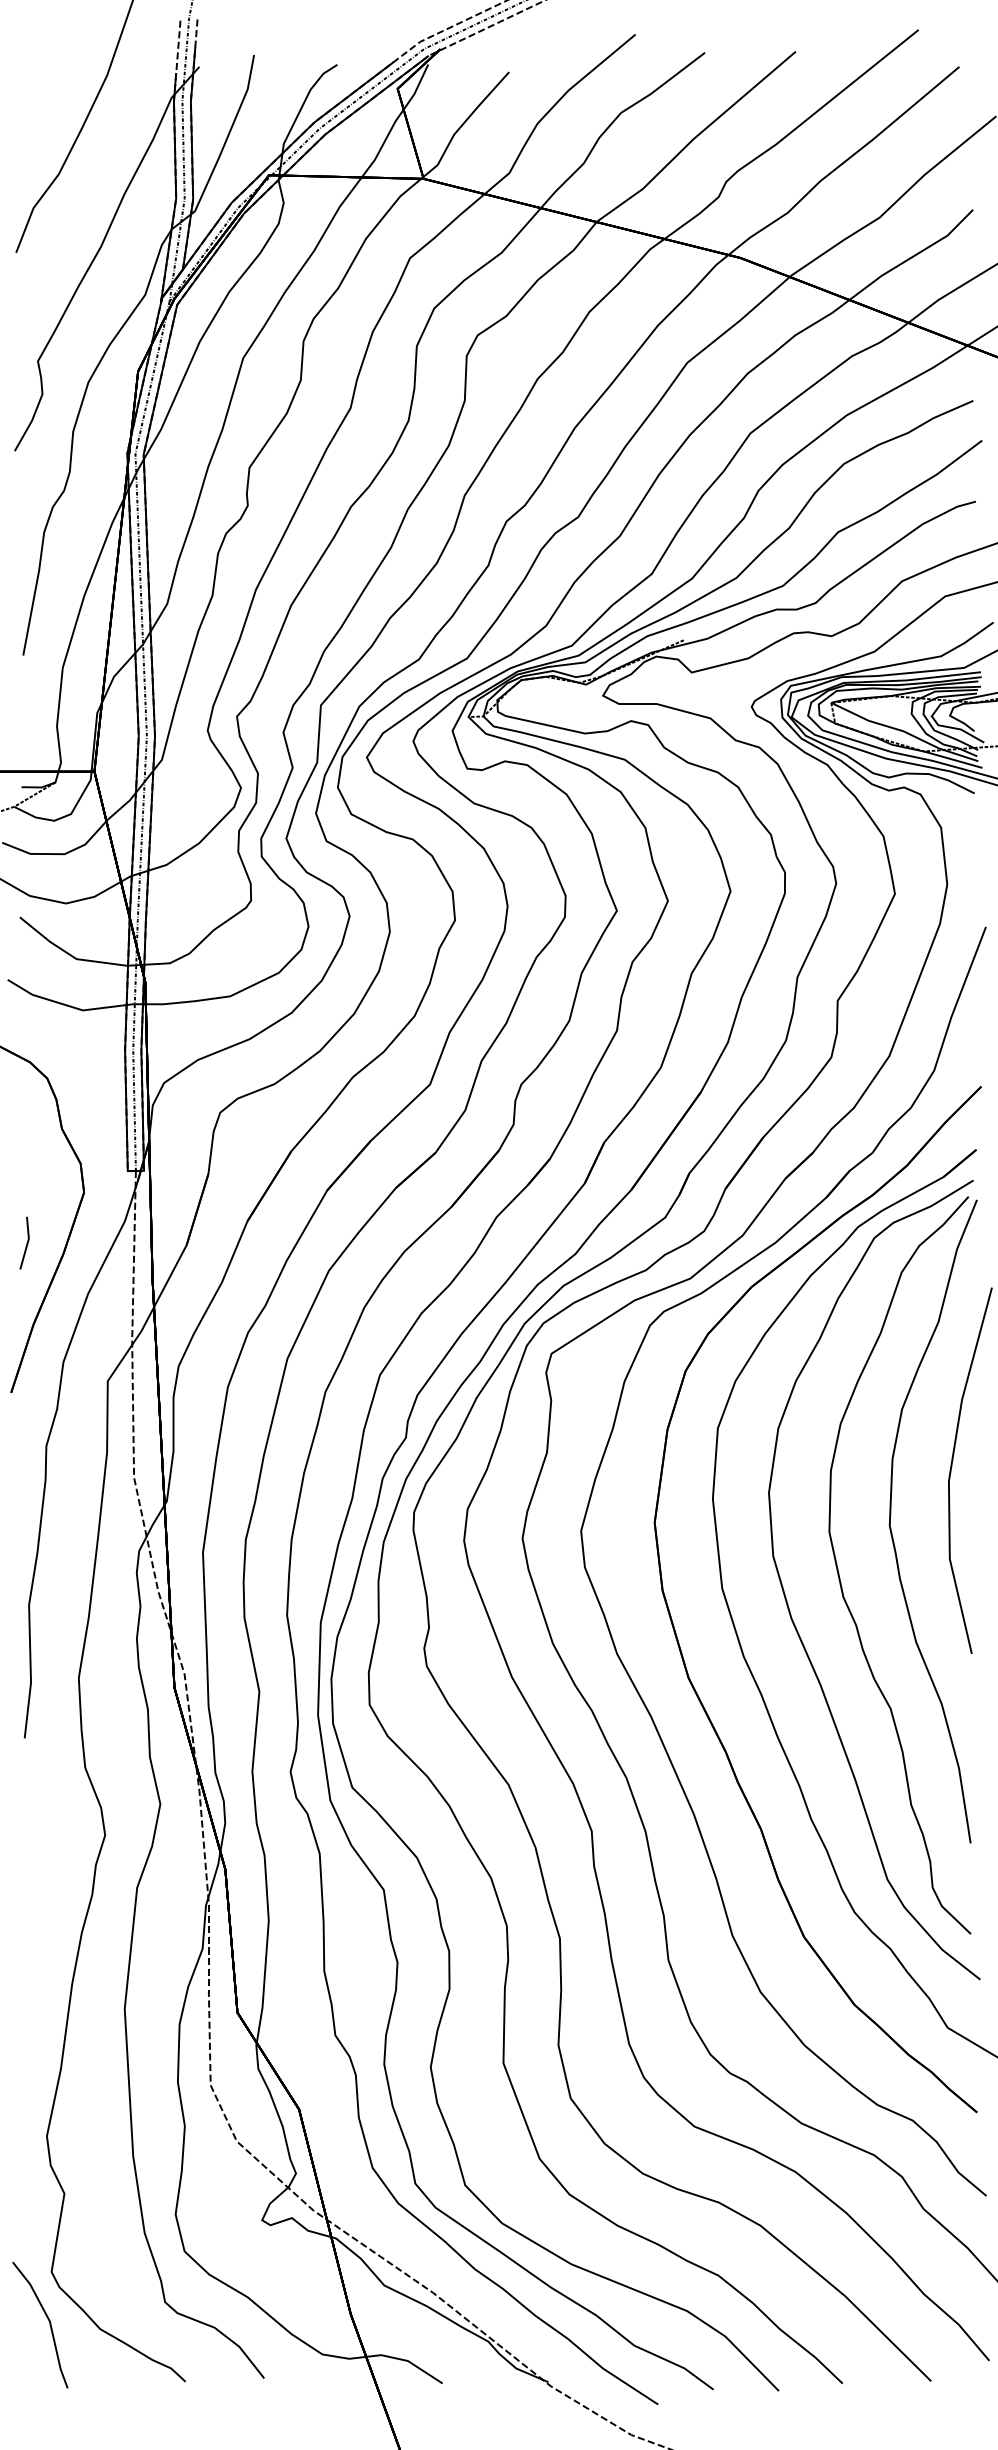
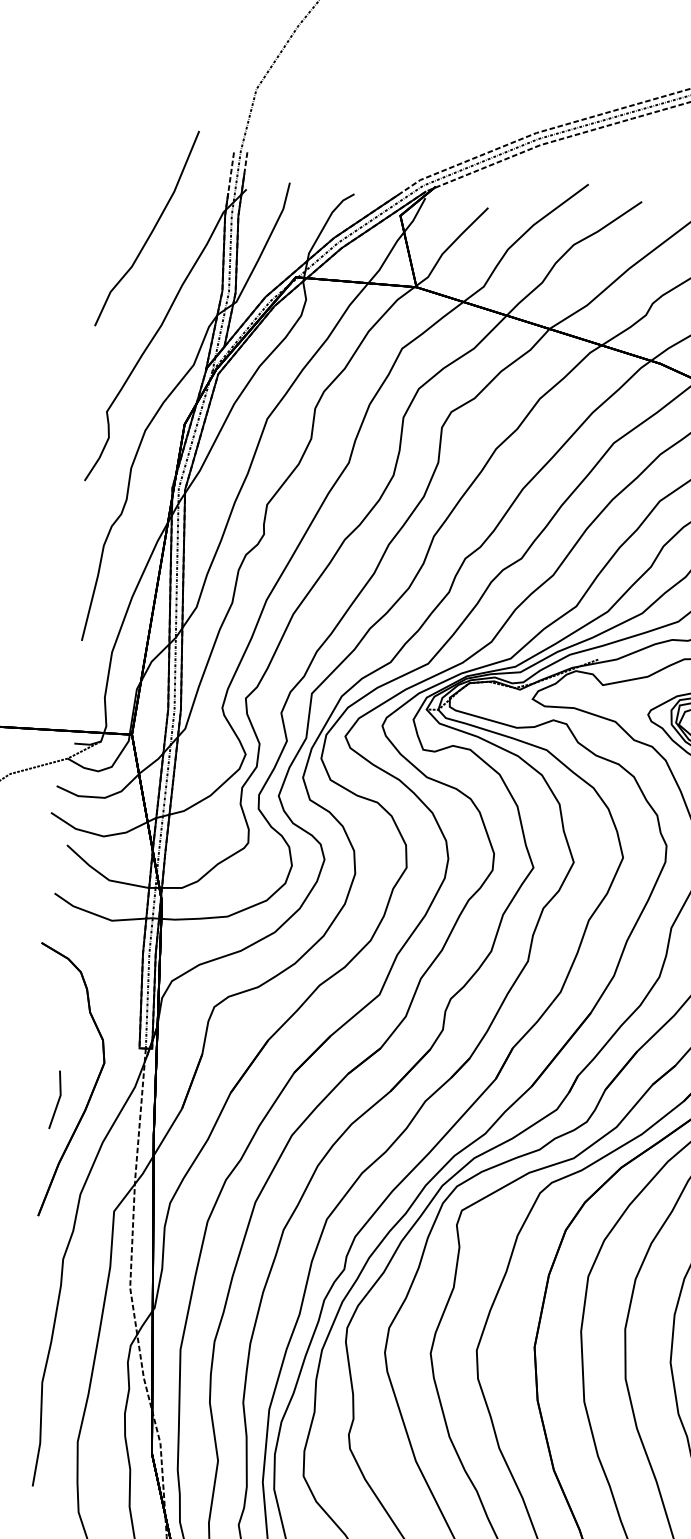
part: (24, 1242) -> (55, 1099), size x1.43

